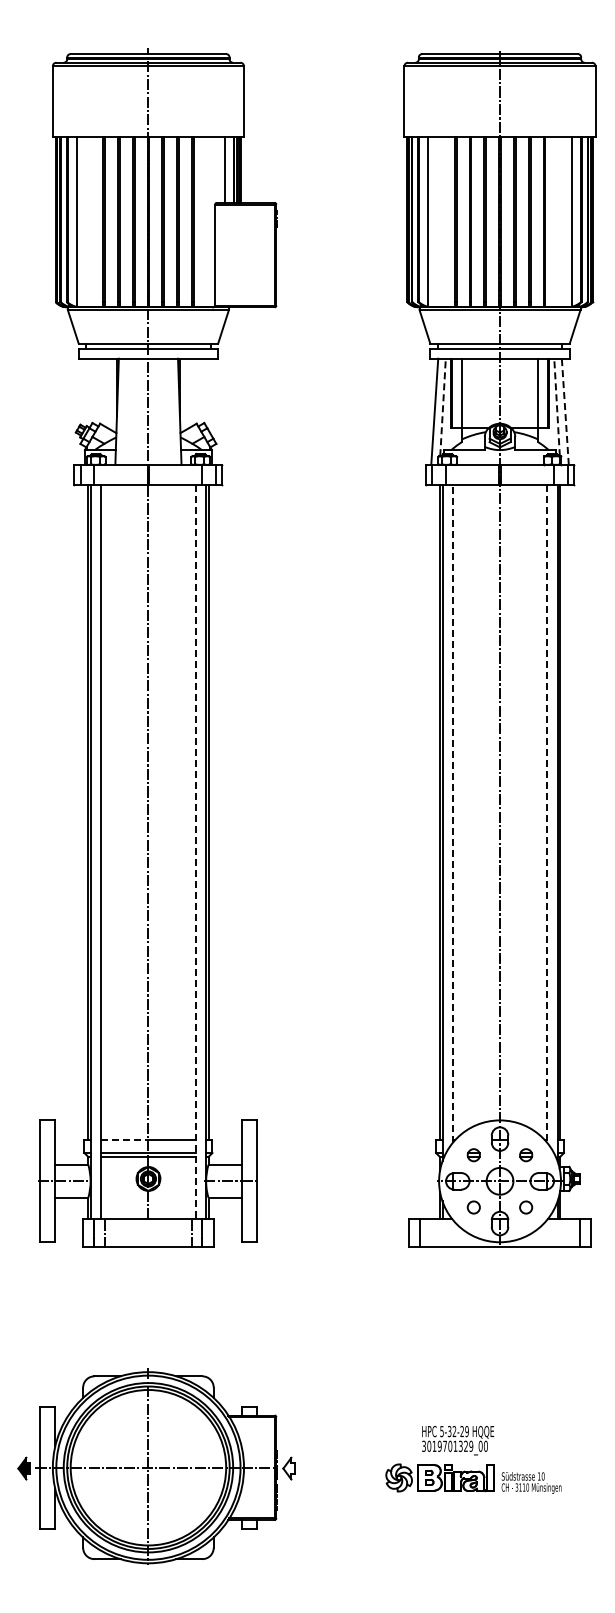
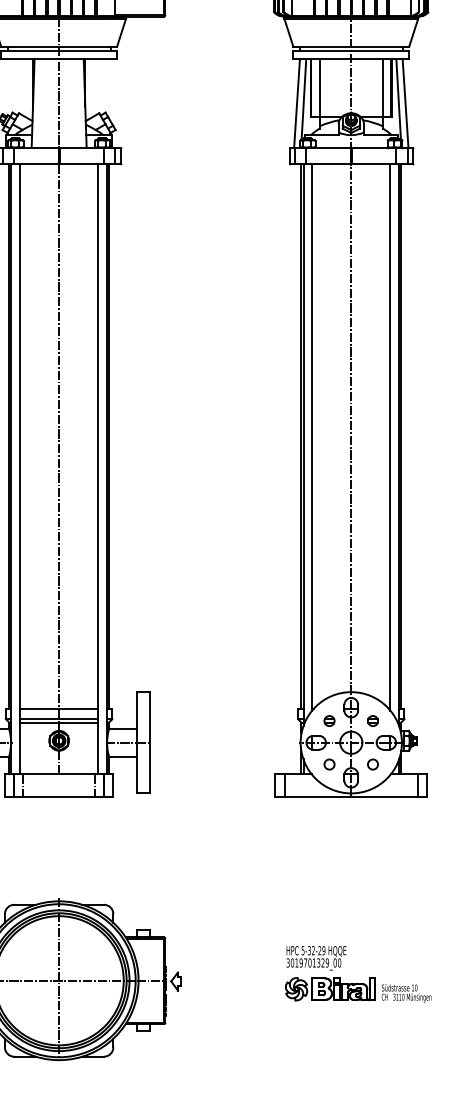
line: (443, 407) -> (304, 99), dashed -> solid
line: (557, 407) -> (399, 99), dashed -> solid
line: (565, 411) -> (405, 103), dashed -> solid
line: (452, 813) -> (311, 437), dashed -> solid
line: (547, 813) -> (390, 437), dashed -> solid
line: (195, 852) -> (98, 469), dashed -> solid
line: (124, 1140) -> (39, 708), dashed -> solid
part: (473, 1478) -> (358, 989), moved

